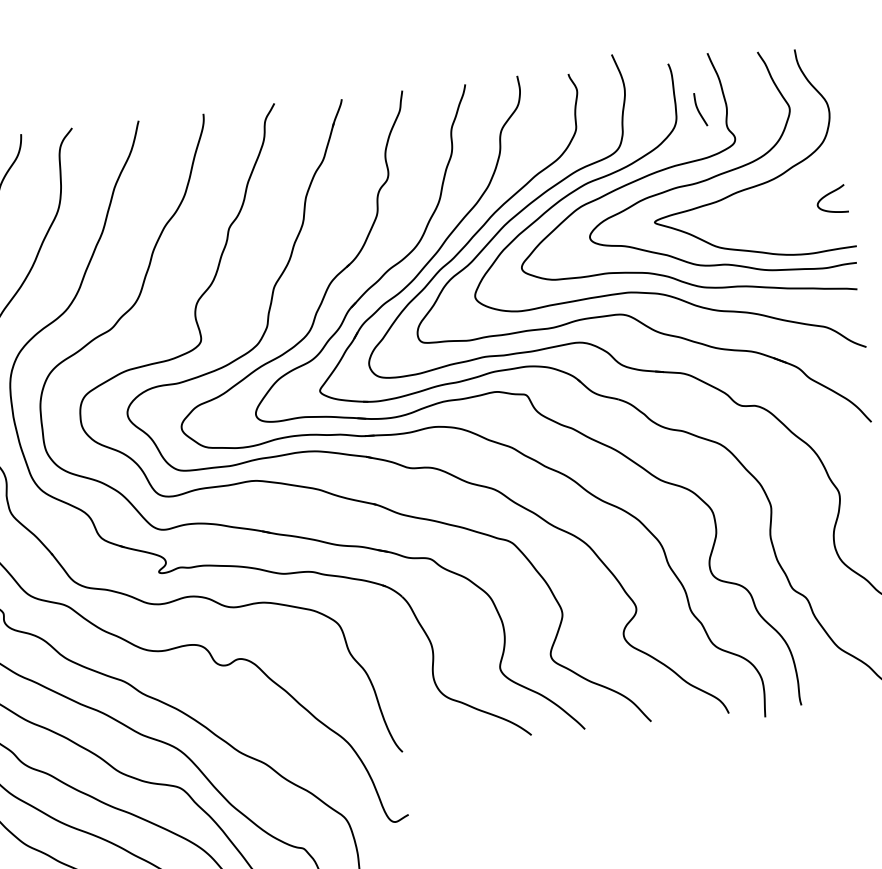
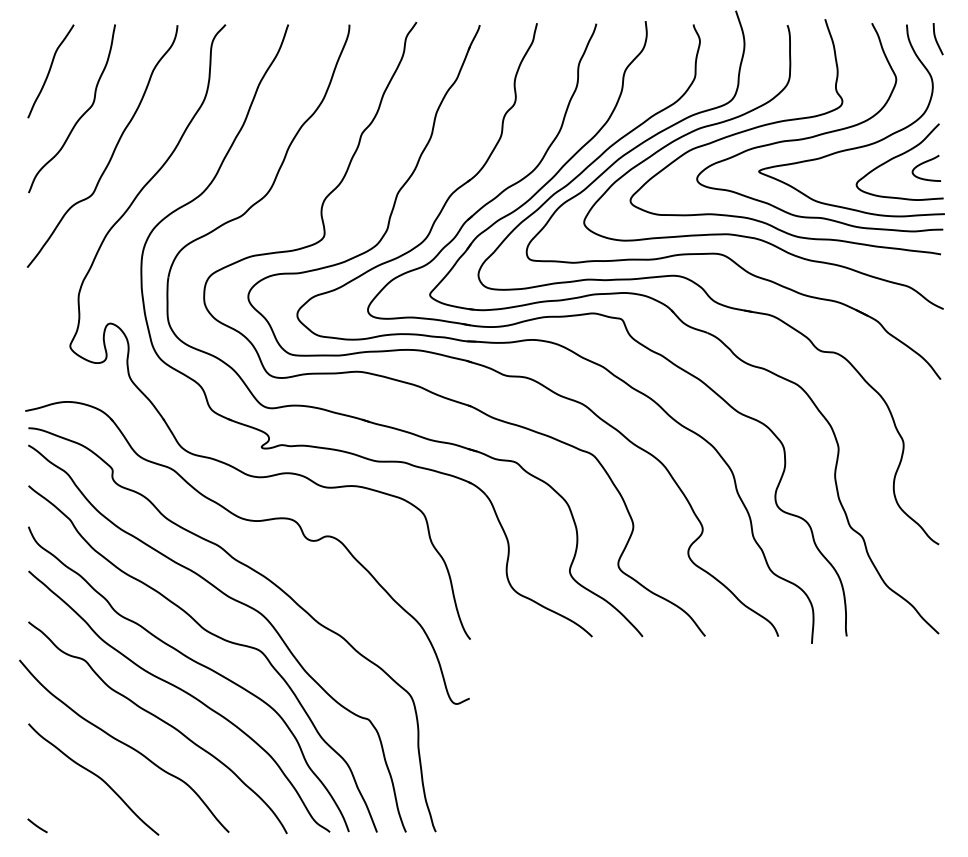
curve: (698, 110) -> (936, 39), moved
curve: (800, 191) -> (897, 157), added

